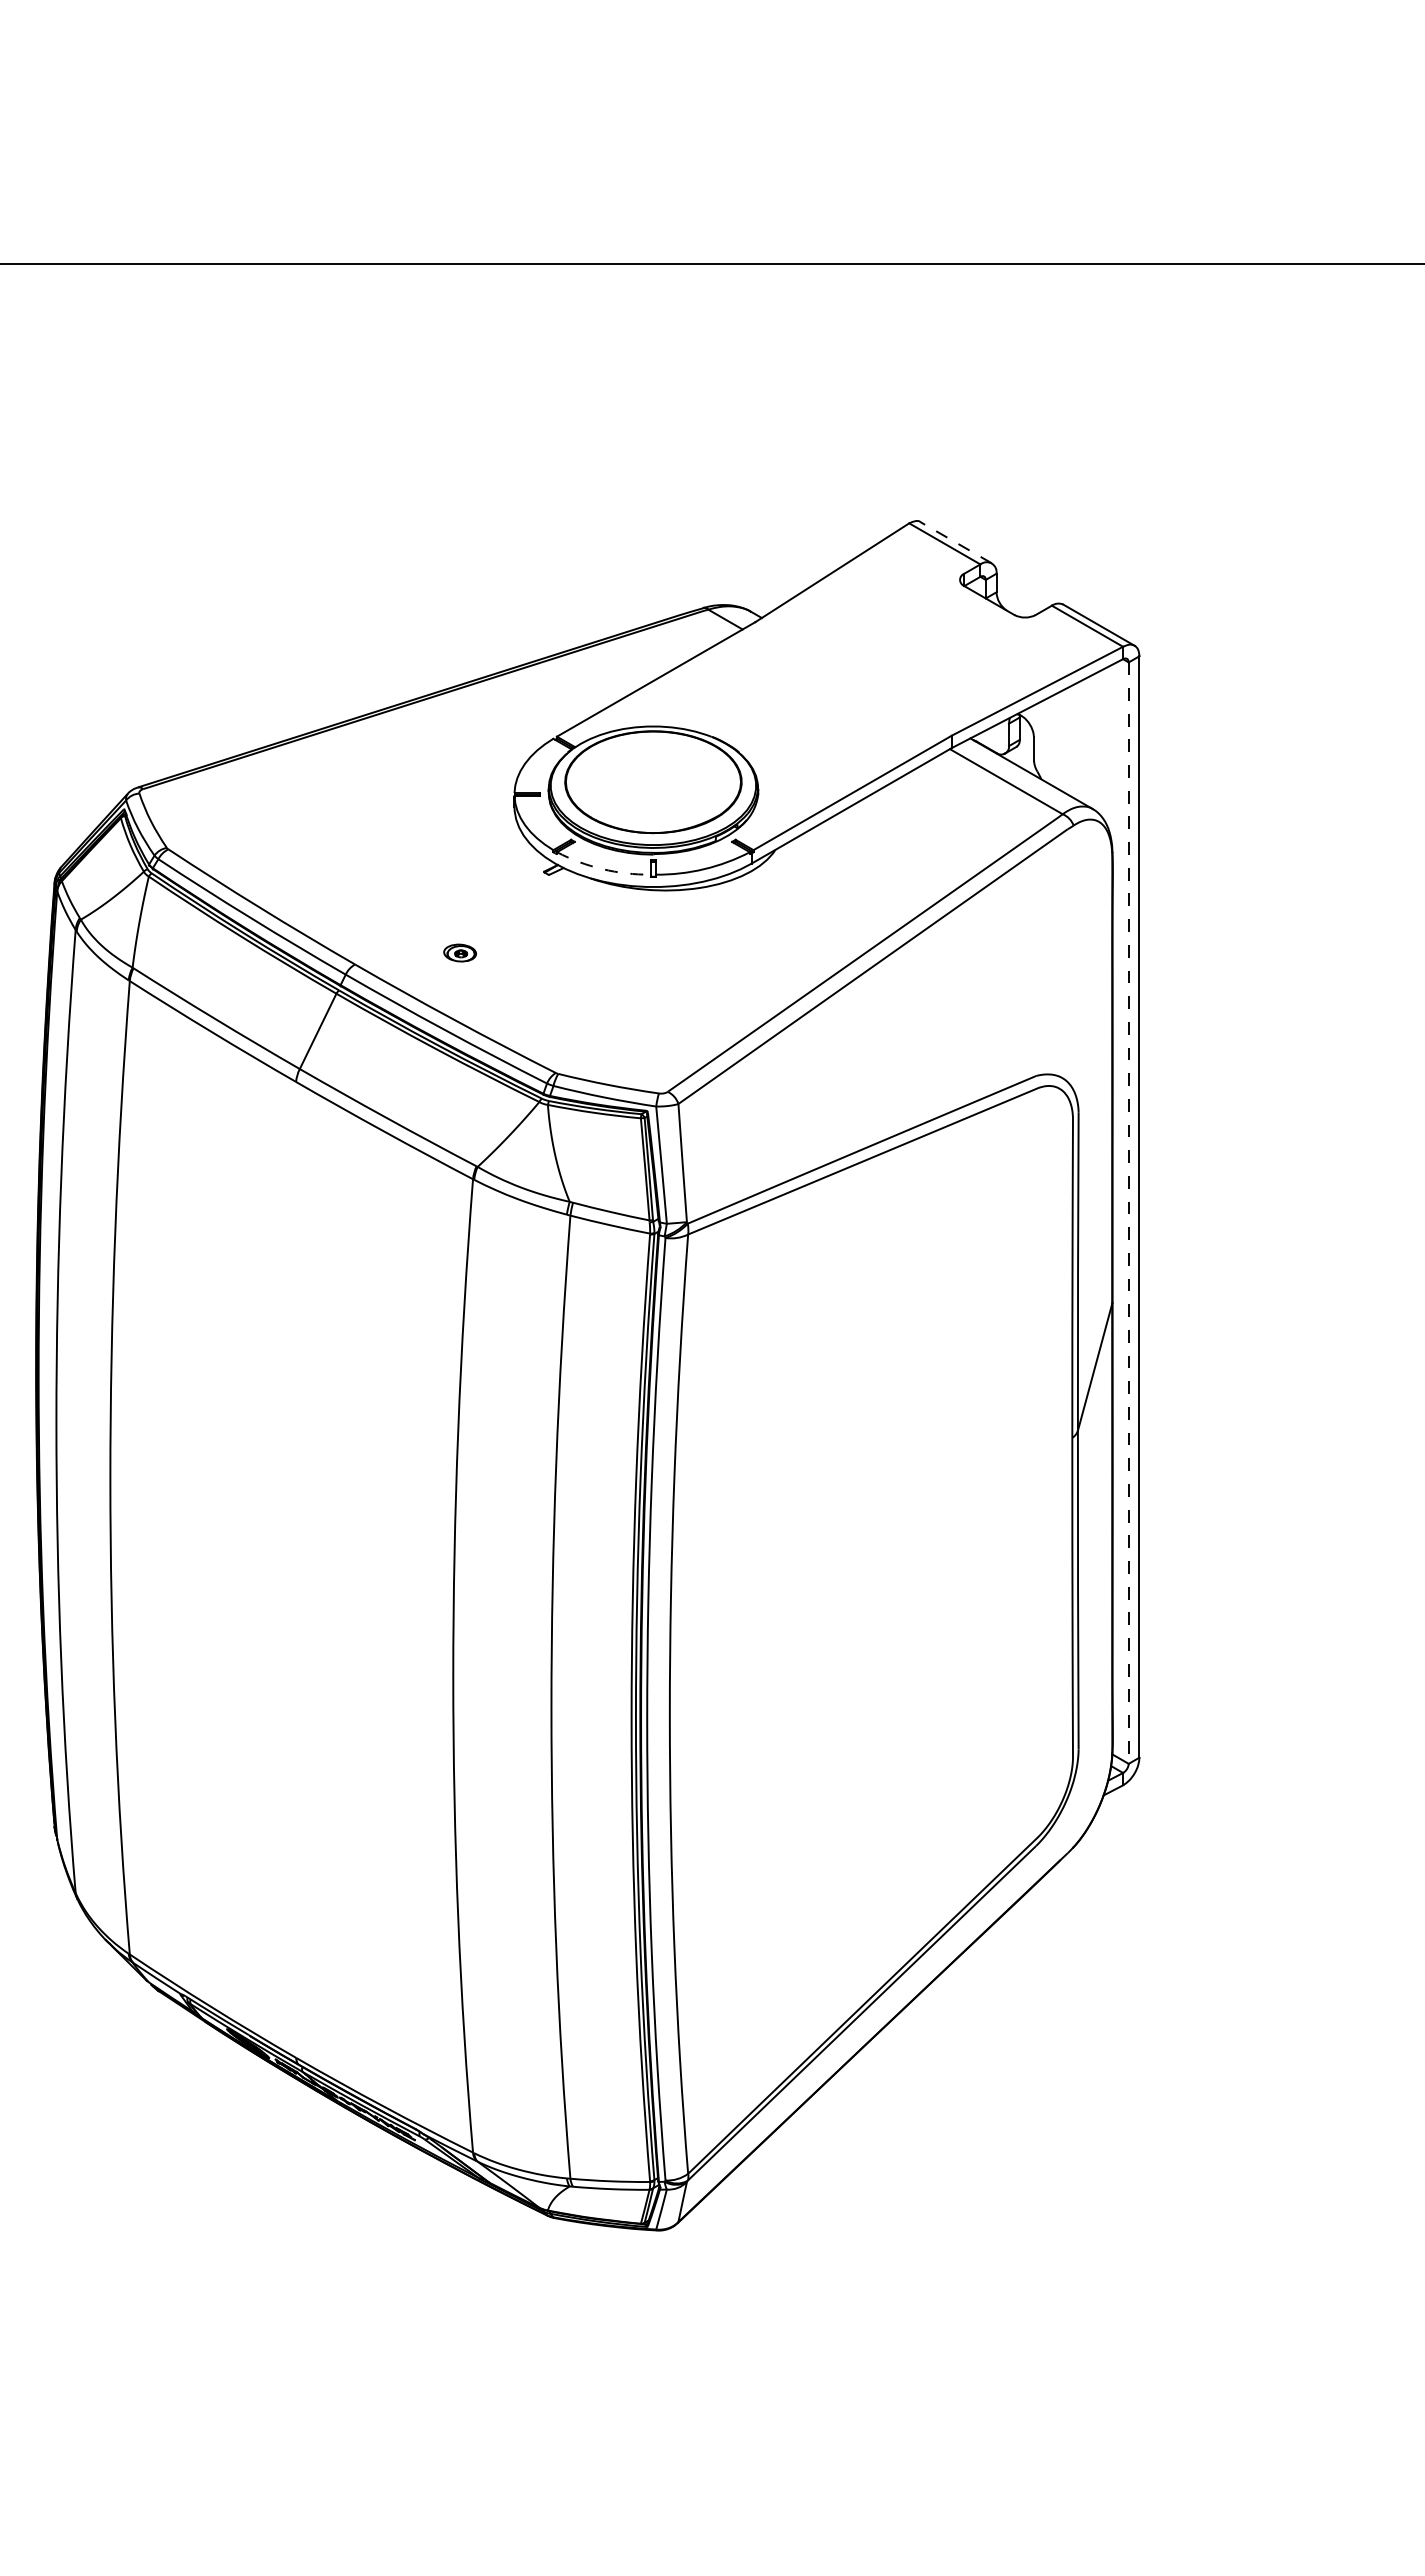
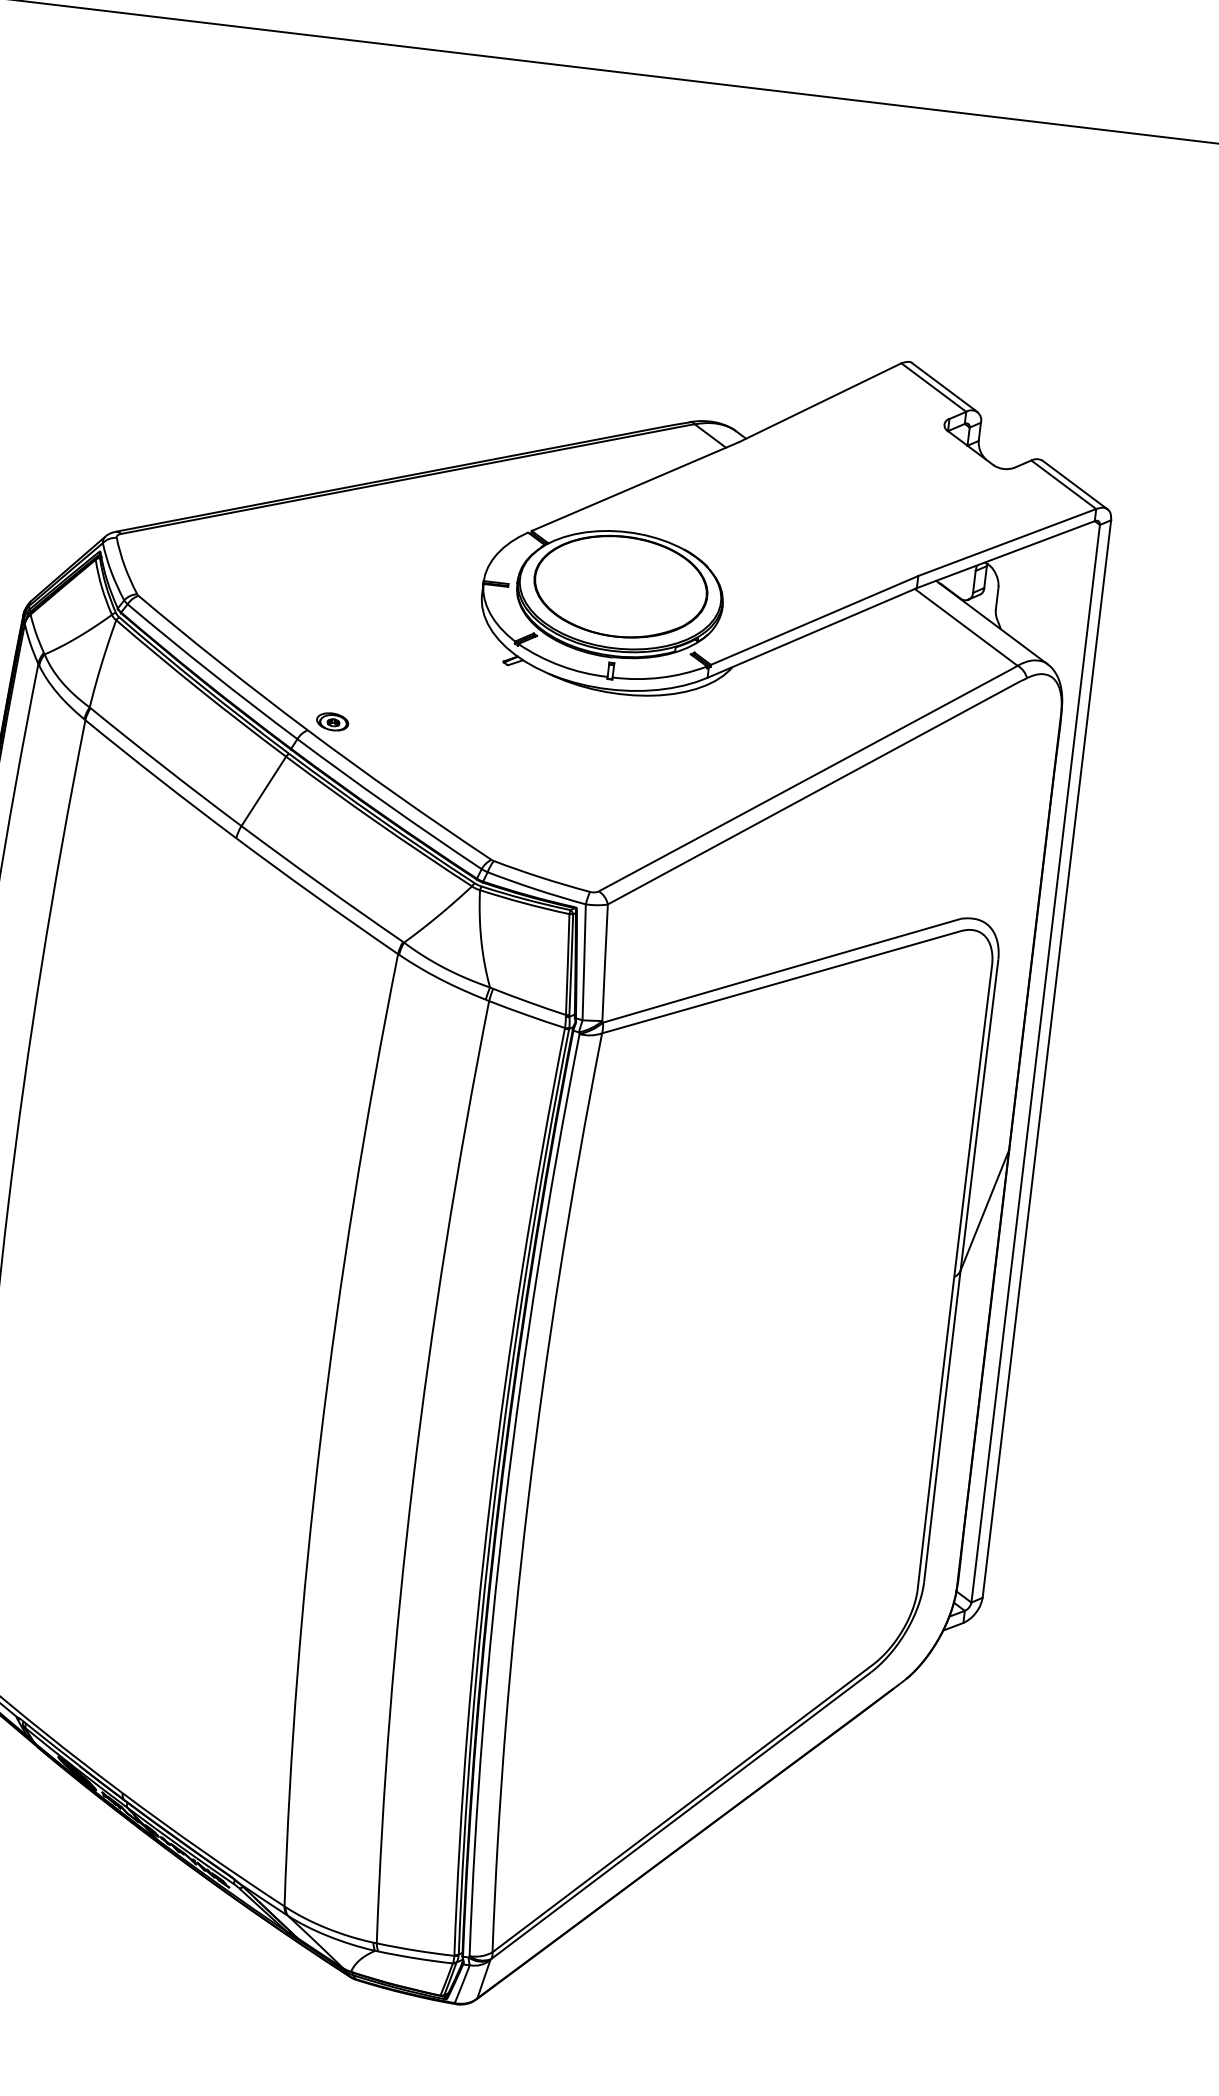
line: (955, 542) -> (944, 387), dashed -> solid
arc: (602, 869) -> (560, 666), dashed -> solid
part: (459, 952) -> (332, 721), moved
line: (1128, 1213) -> (1035, 1064), dashed -> solid

